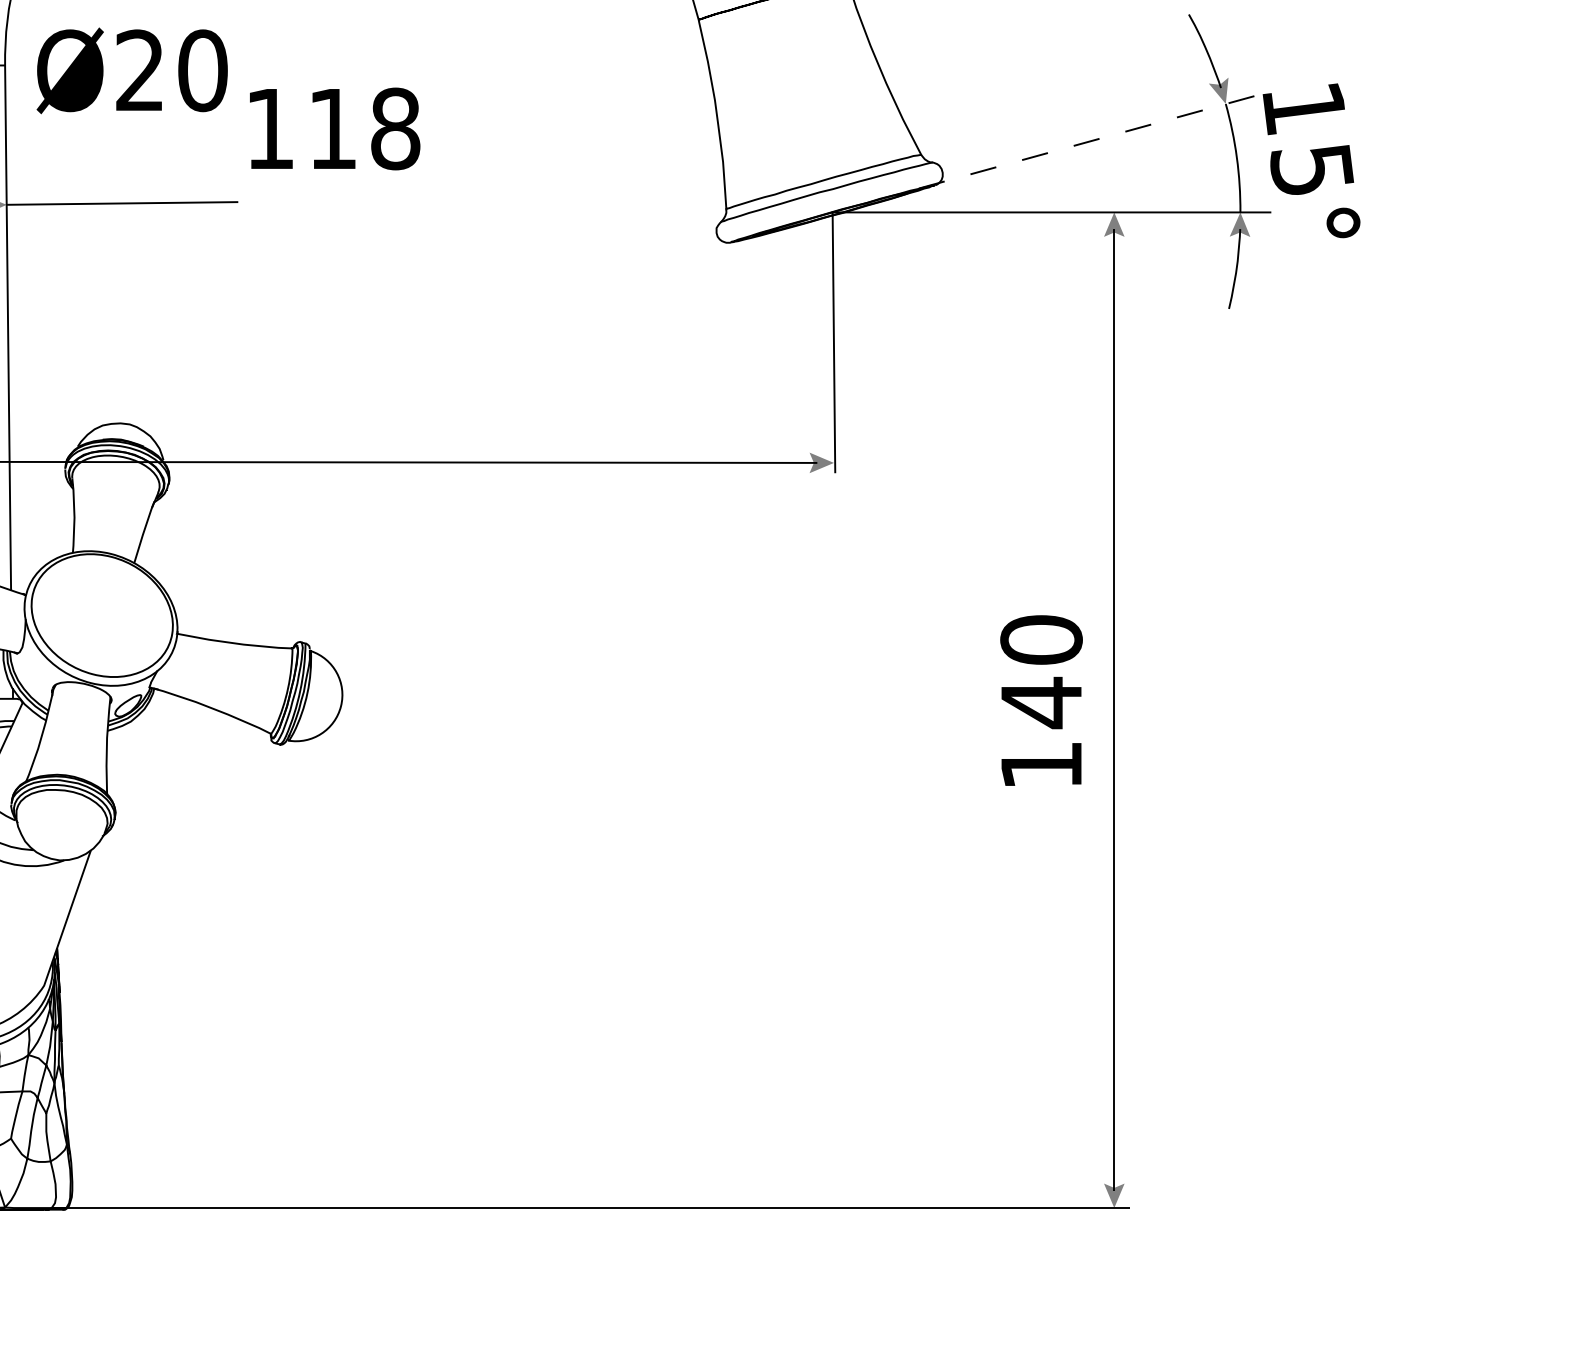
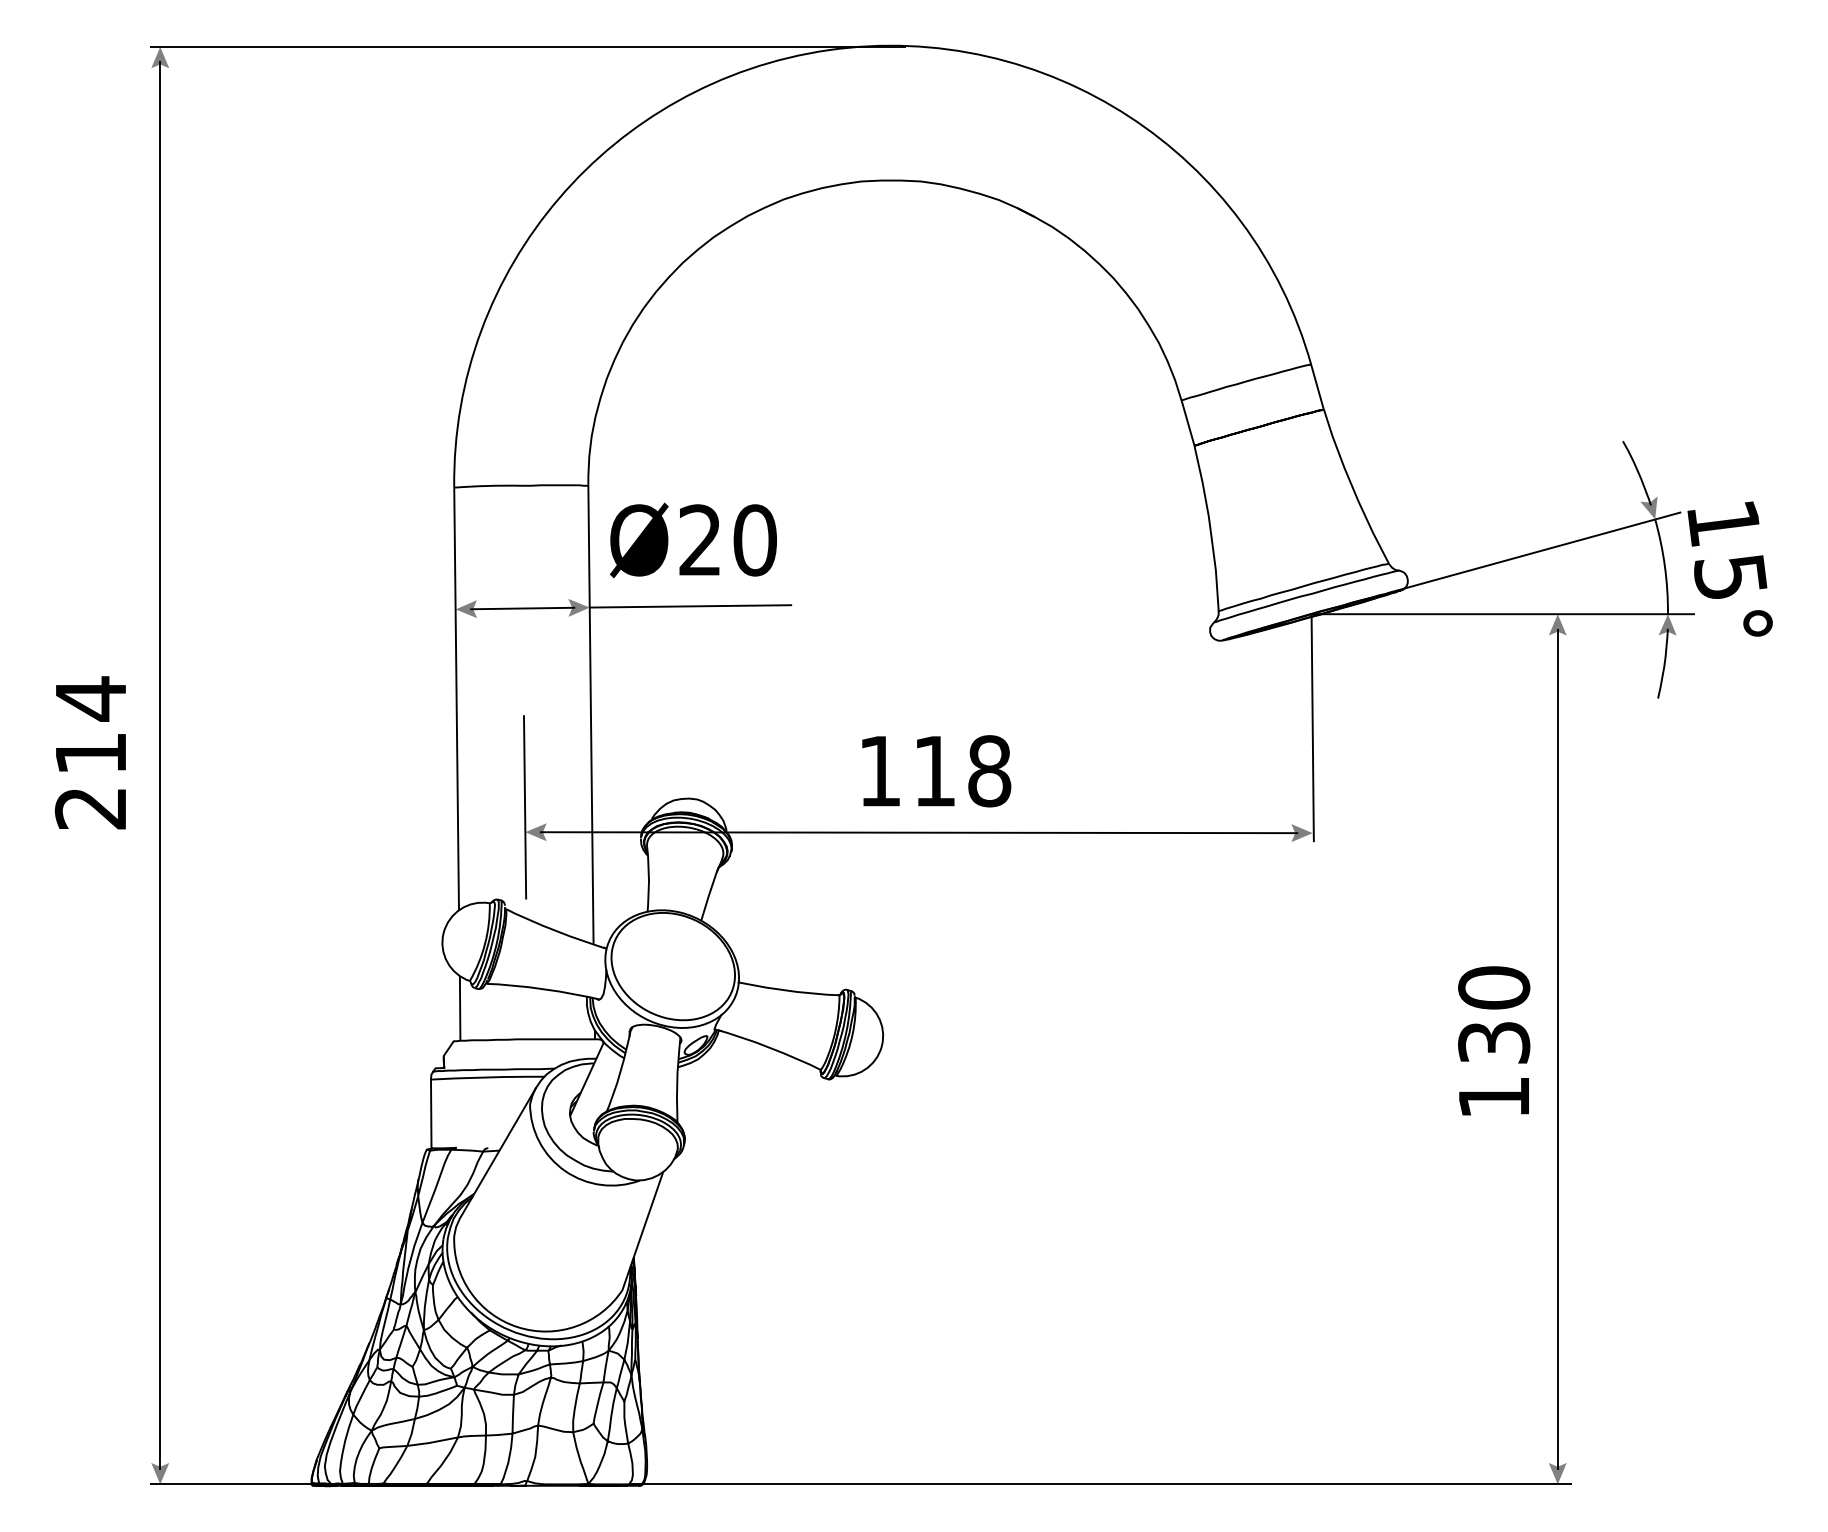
text: (132, 70) -> (693, 540), moved
text: (334, 129) -> (936, 771), moved
line: (1087, 141) -> (1534, 552), dashed -> solid
text: (1041, 702) -> (1494, 1042), 140 -> 130

